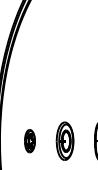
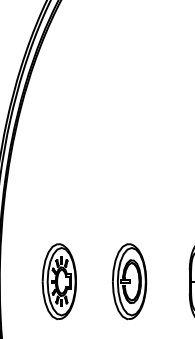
part: (29, 140) -> (58, 280), size x1.67

